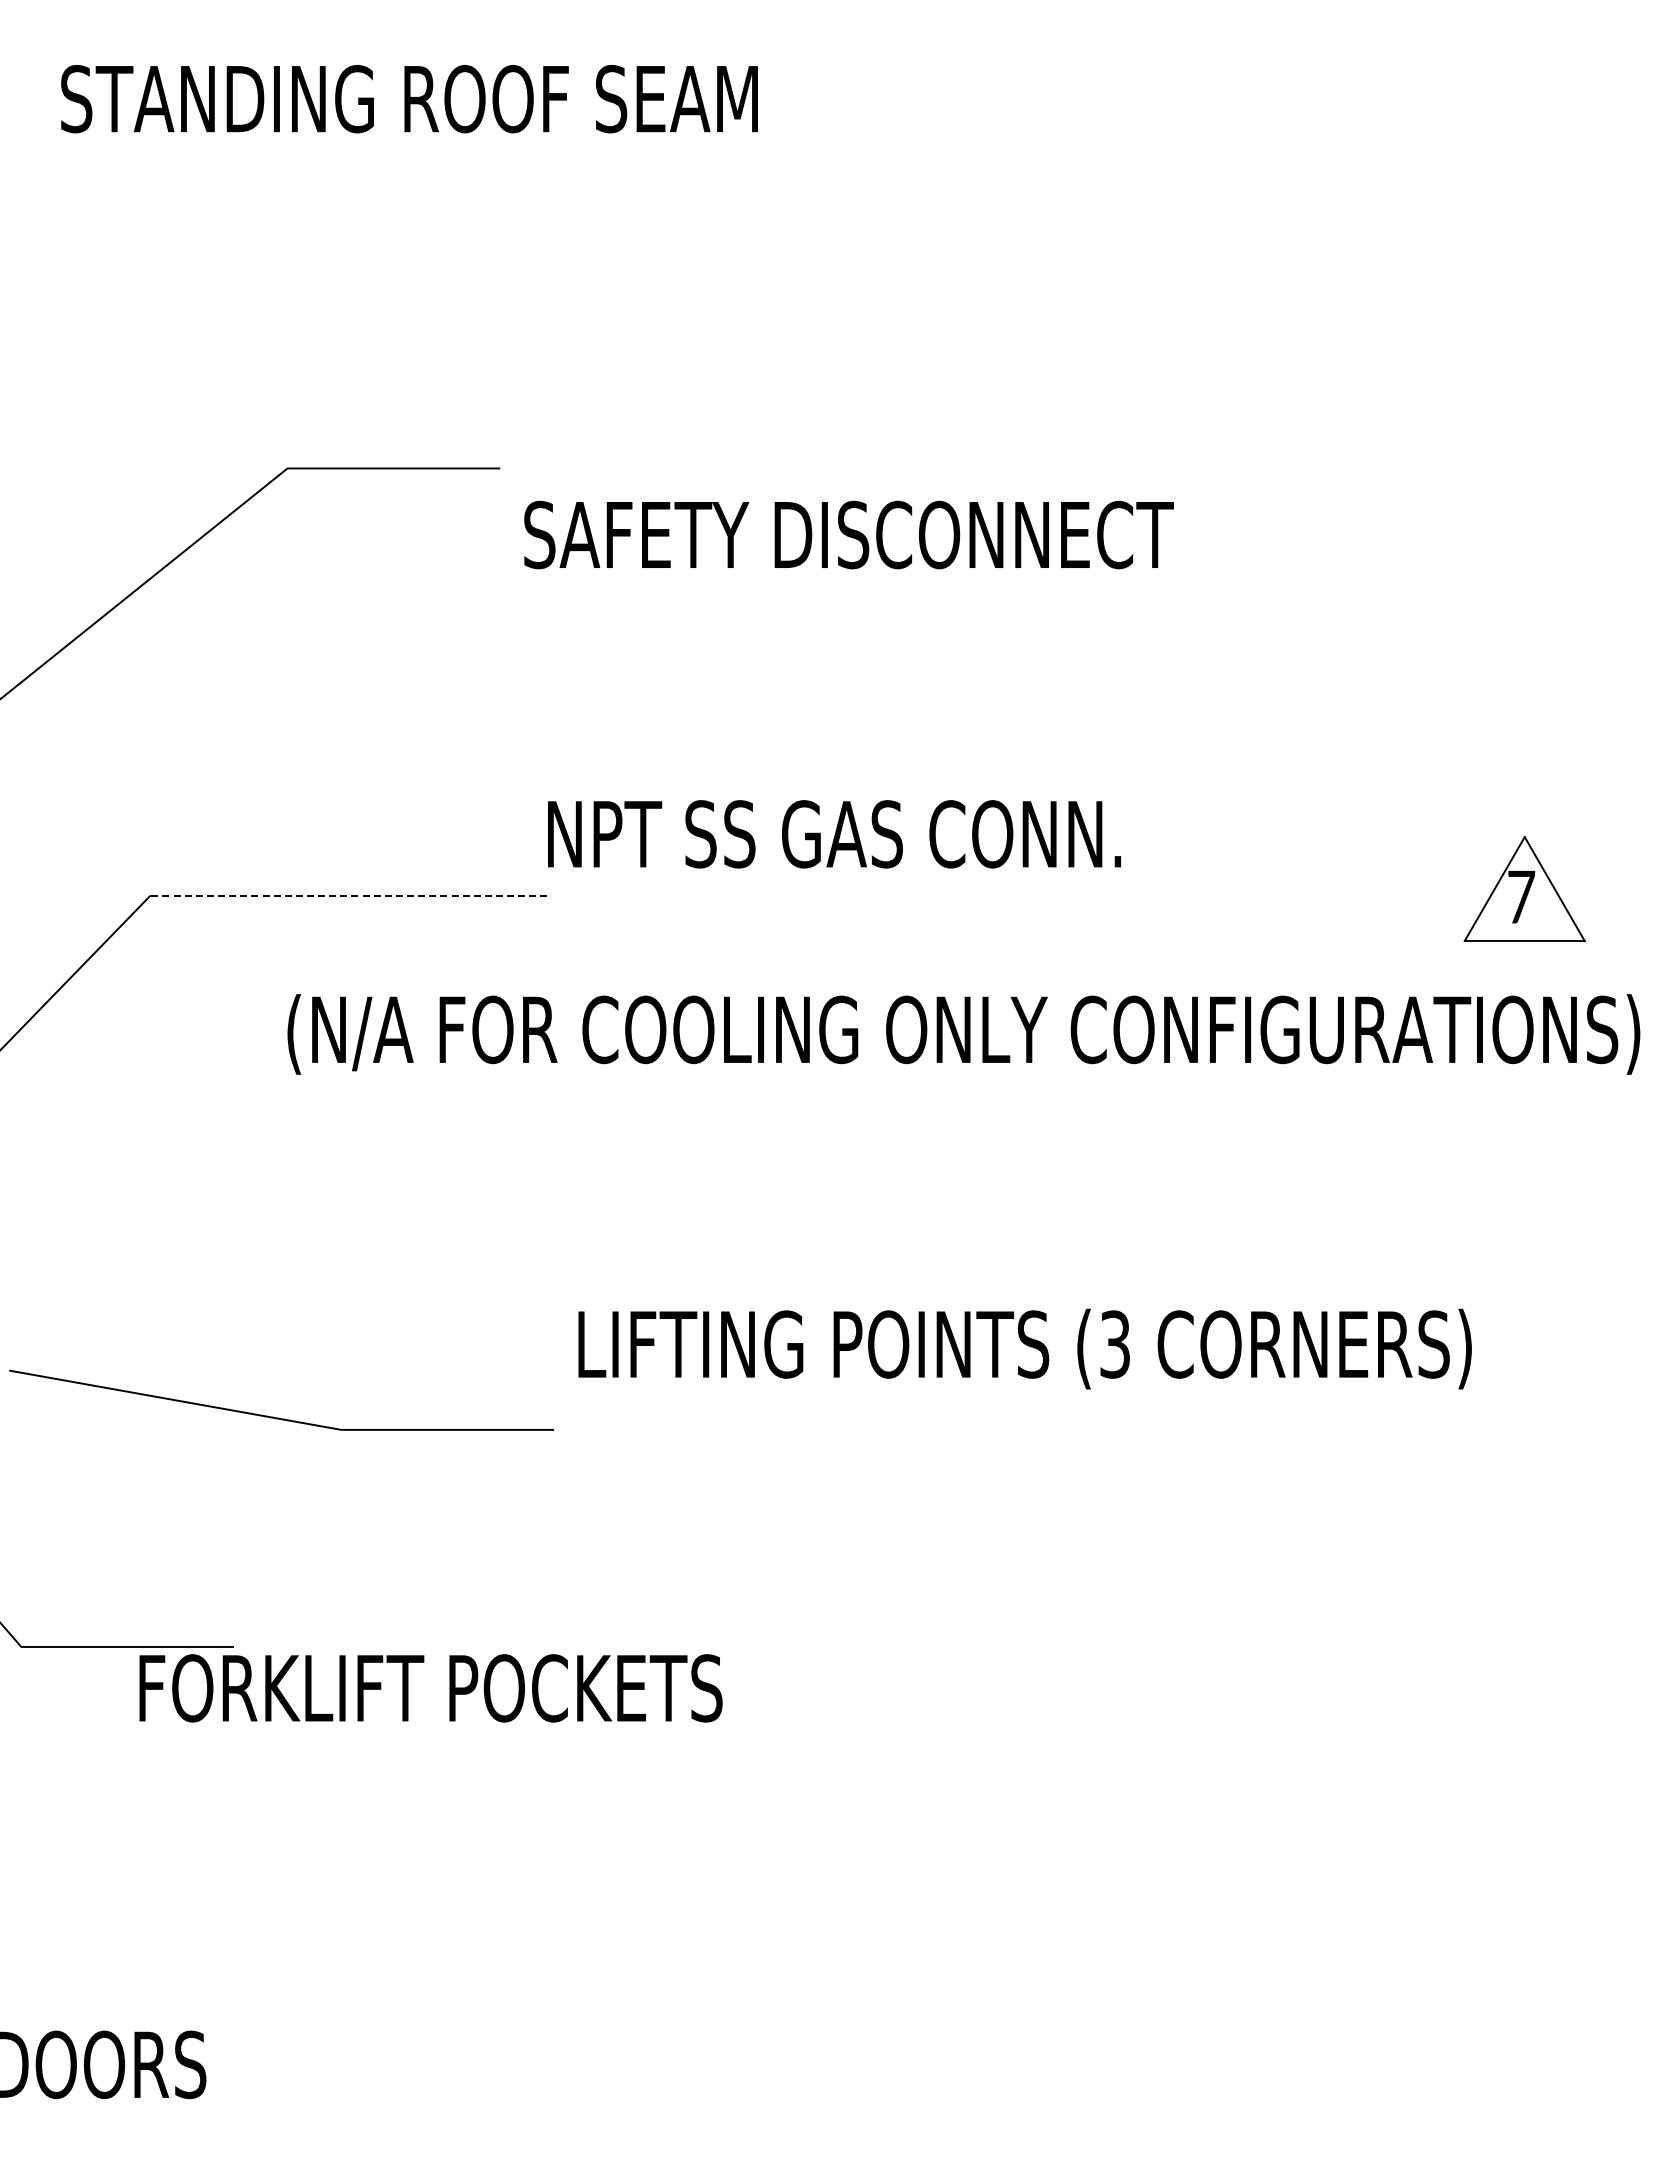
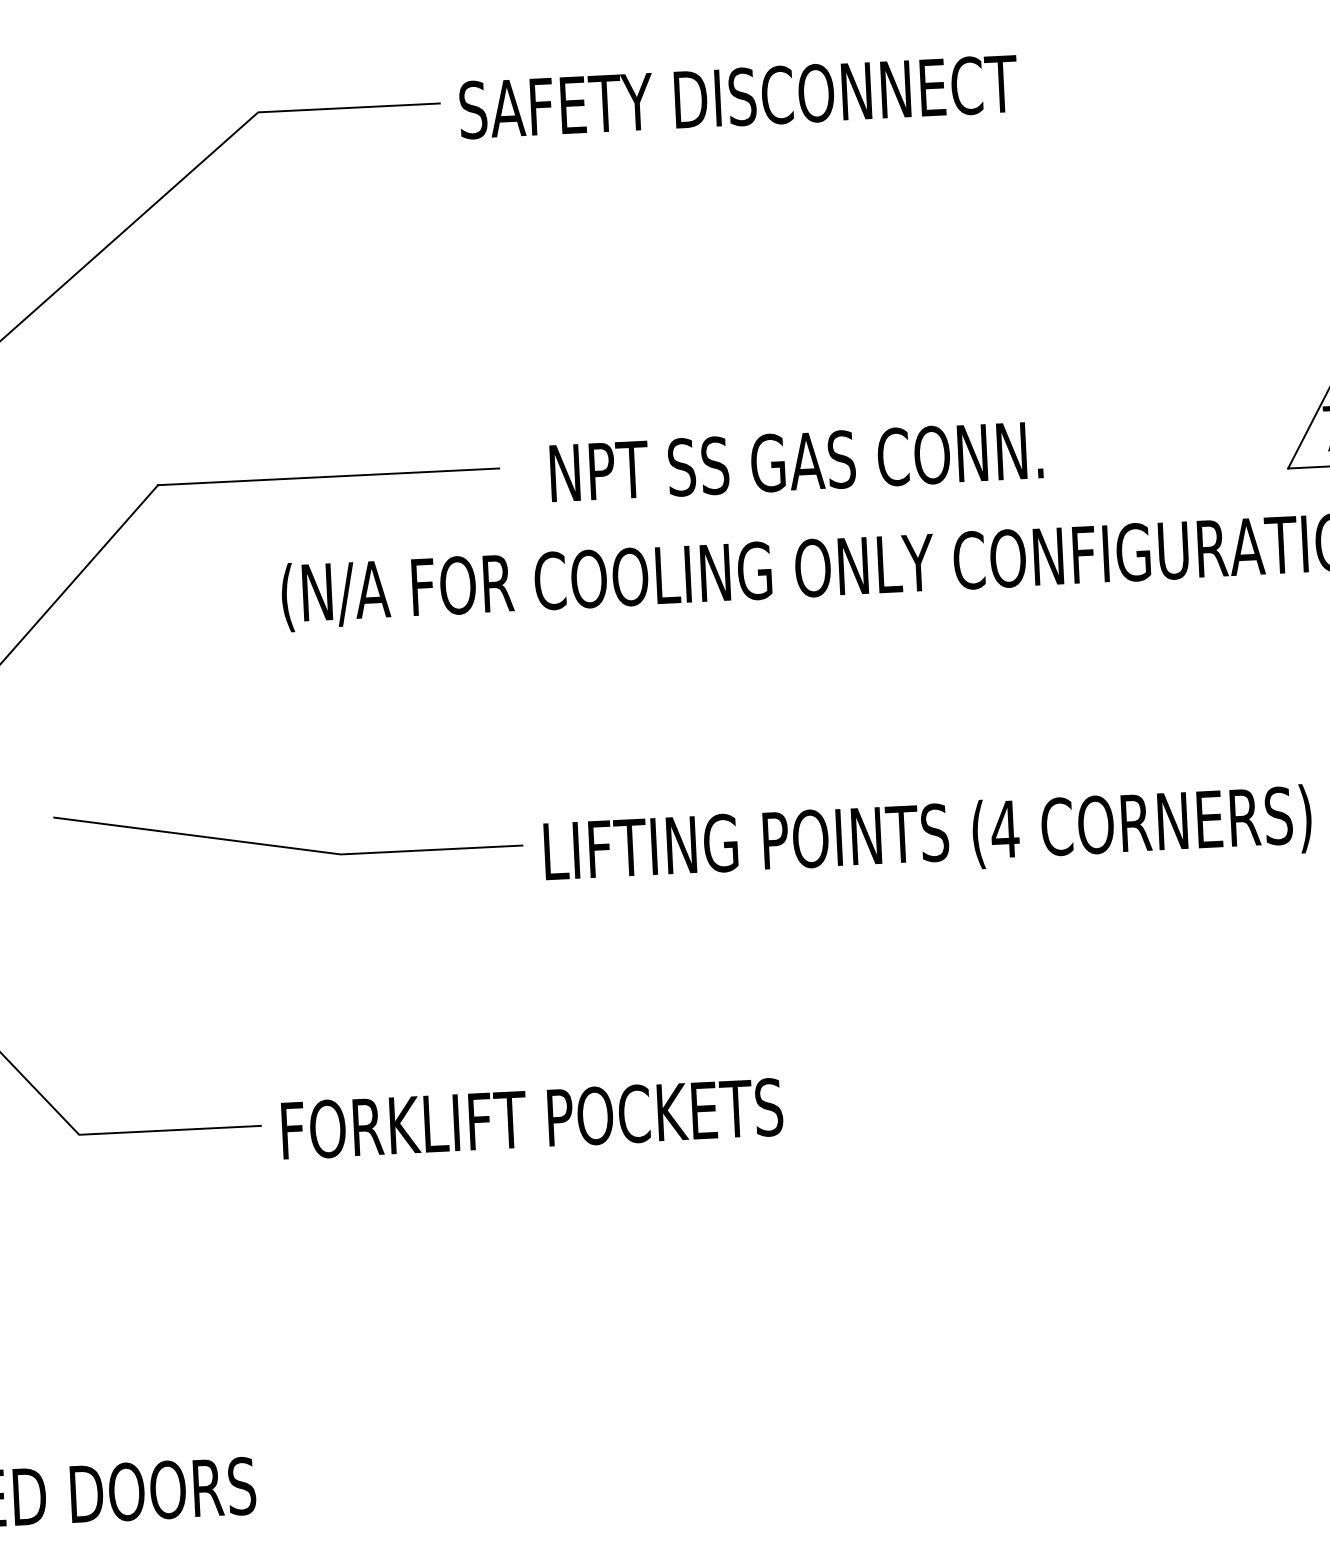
text: (848, 534) -> (738, 96), moved
text: (834, 834) -> (796, 461), moved
line: (348, 896) -> (328, 477), dashed -> solid
text: (1115, 1344) -> (1005, 829), (3 -> (4
line: (279, 1417) -> (287, 846), moved
text: (430, 1688) -> (531, 1119), moved

